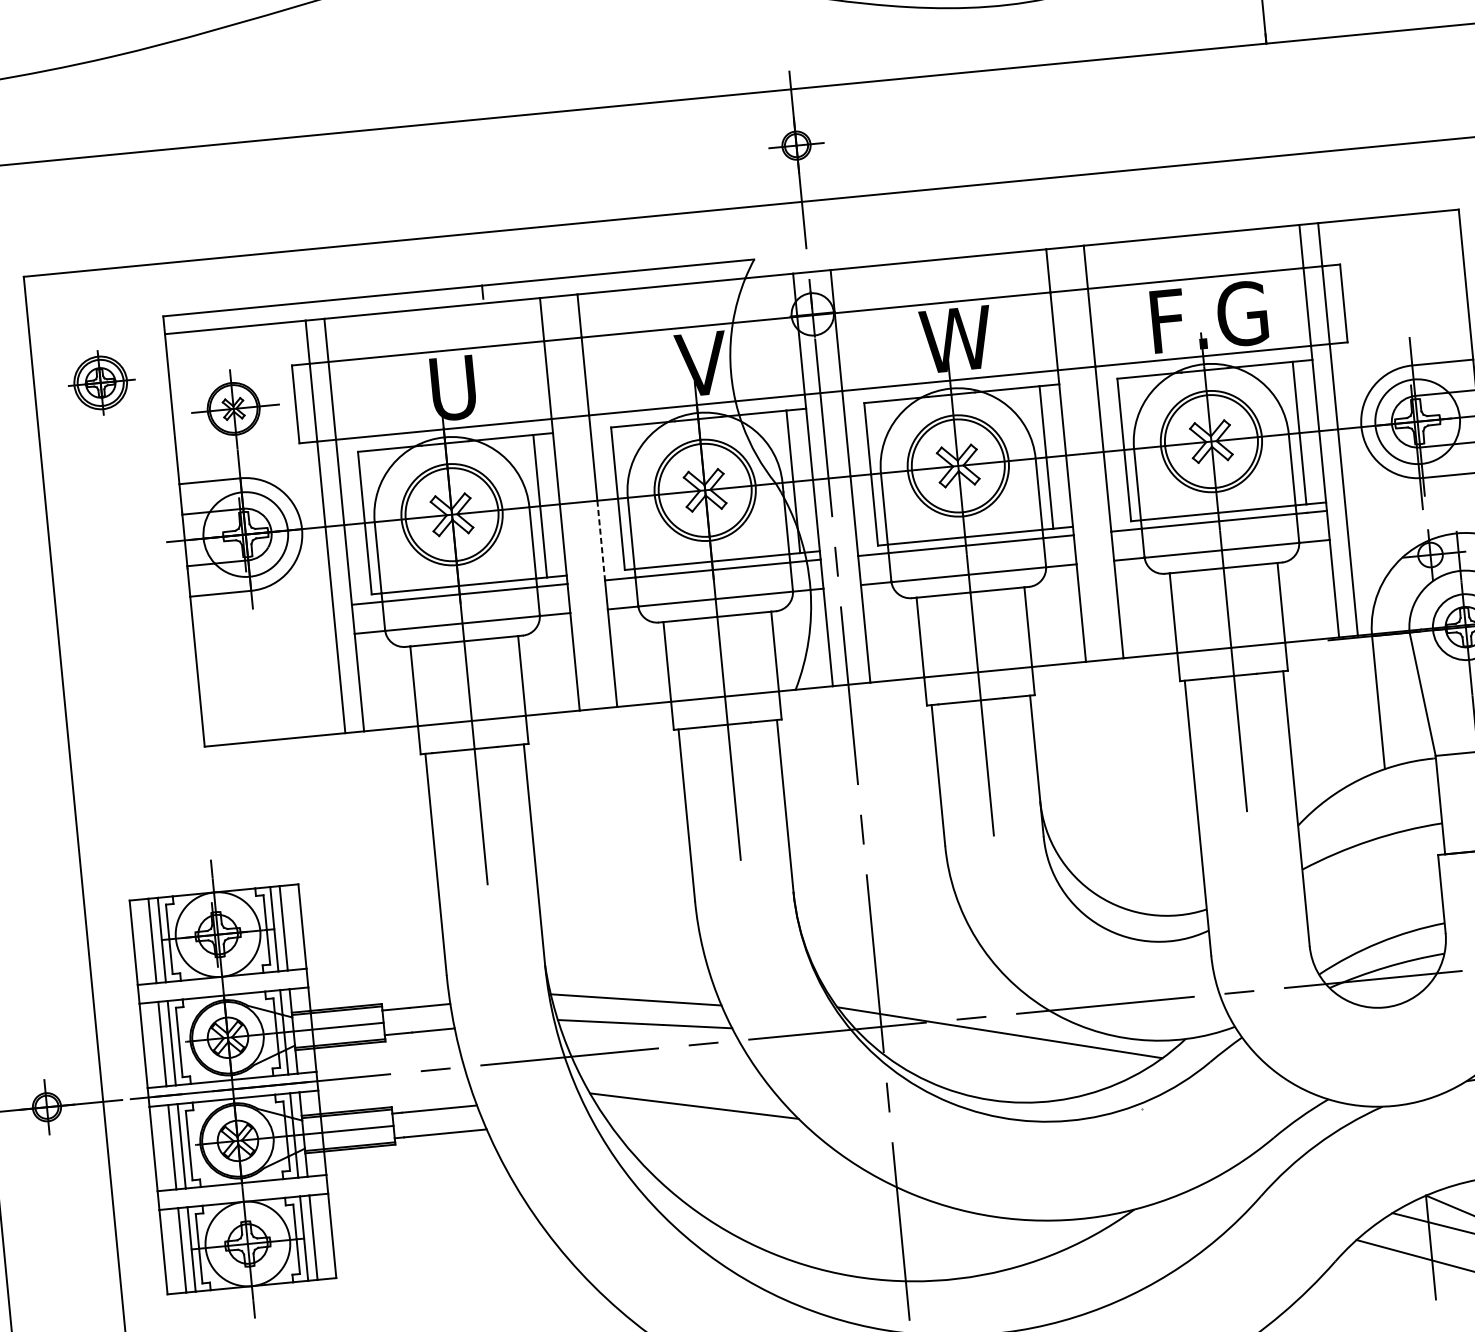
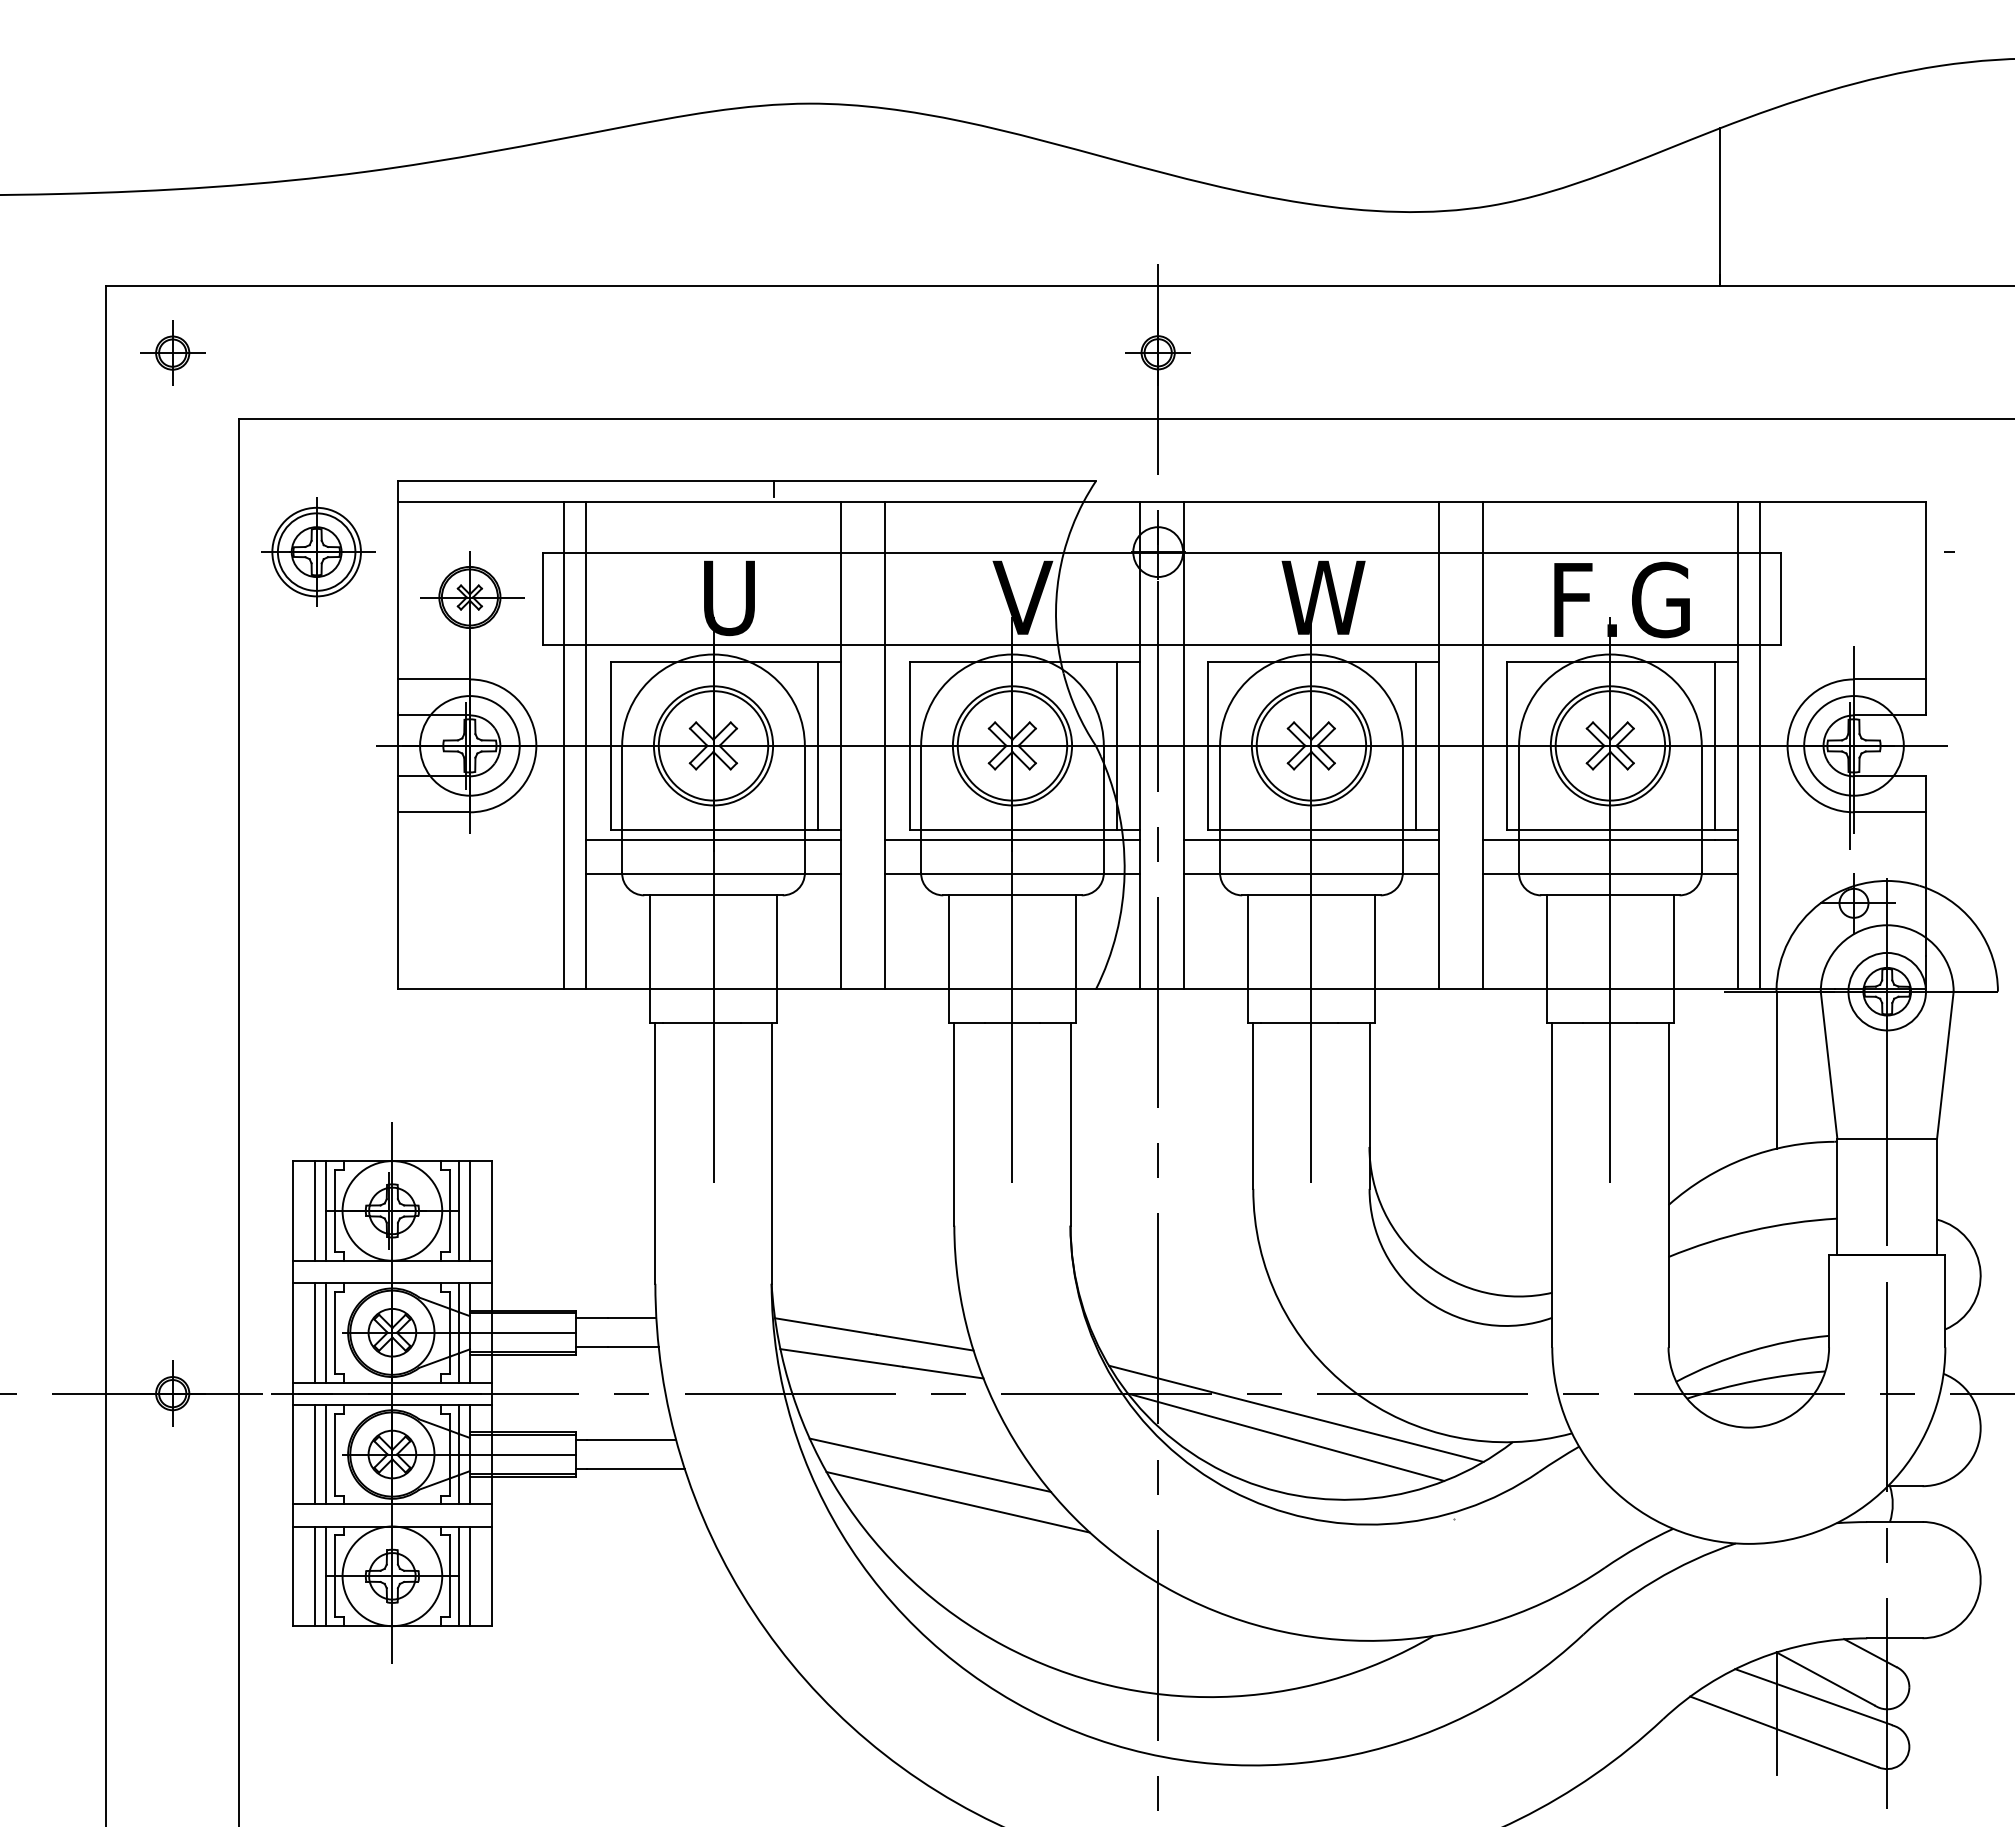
part: (101, 382) -> (318, 551), size x1.43
line: (601, 541) -> (885, 793), dashed -> solid
line: (993, 1053) -> (1286, 1437), added
line: (720, 1135) -> (957, 1502), added

